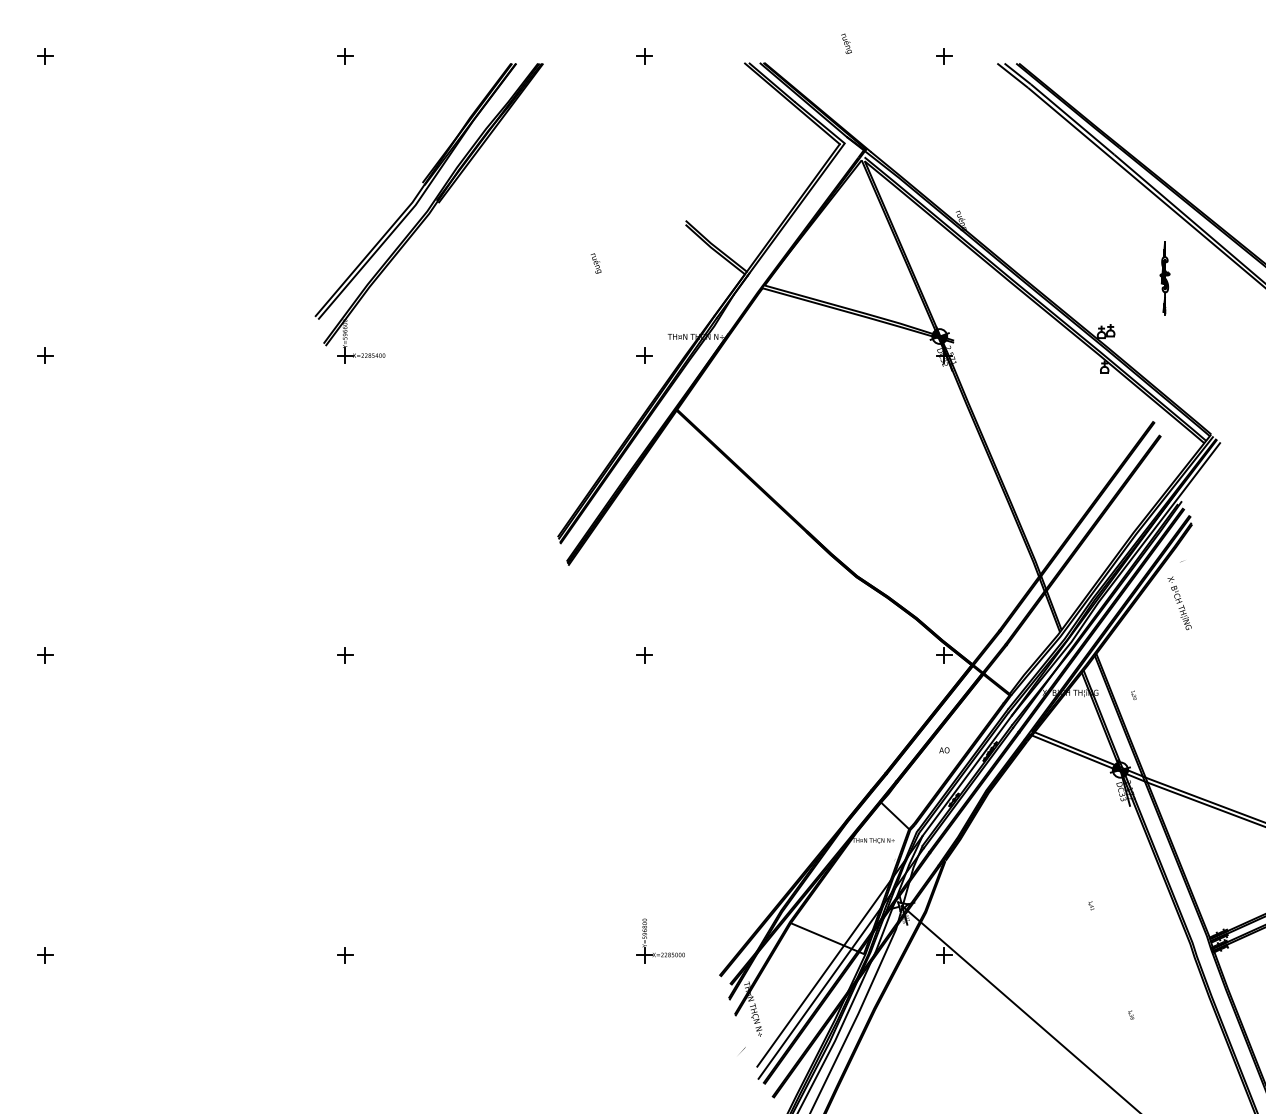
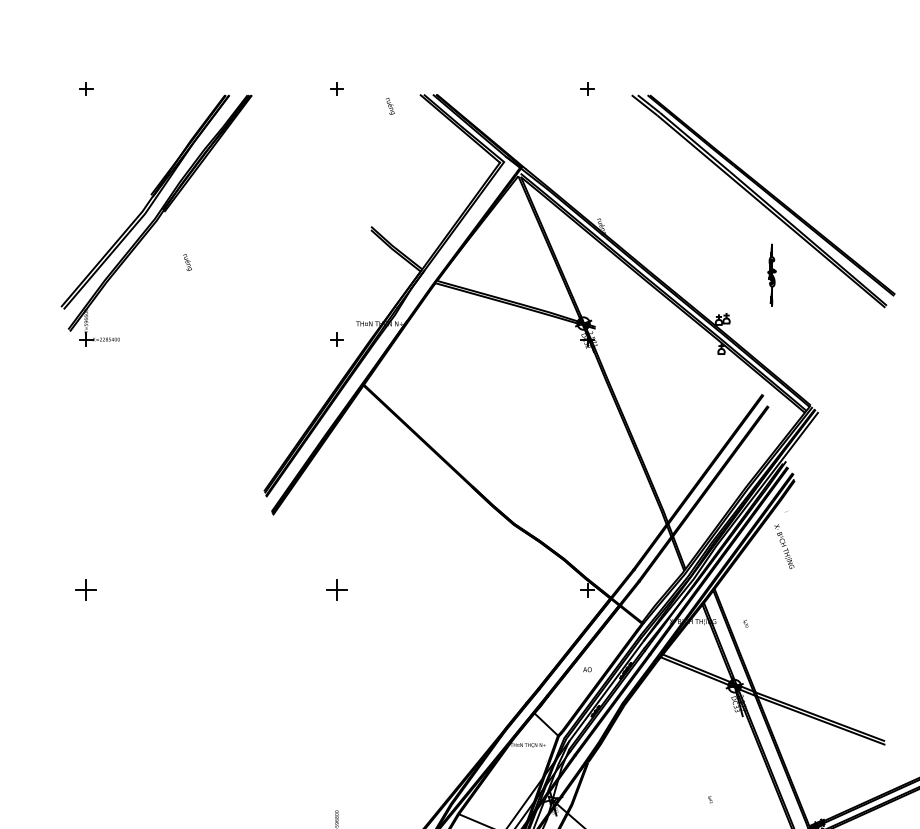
text: (846, 43) -> (390, 106), moved
text: (596, 263) -> (187, 262), moved
part: (345, 655) -> (86, 590), size x1.6
part: (644, 655) -> (336, 590), size x1.6

